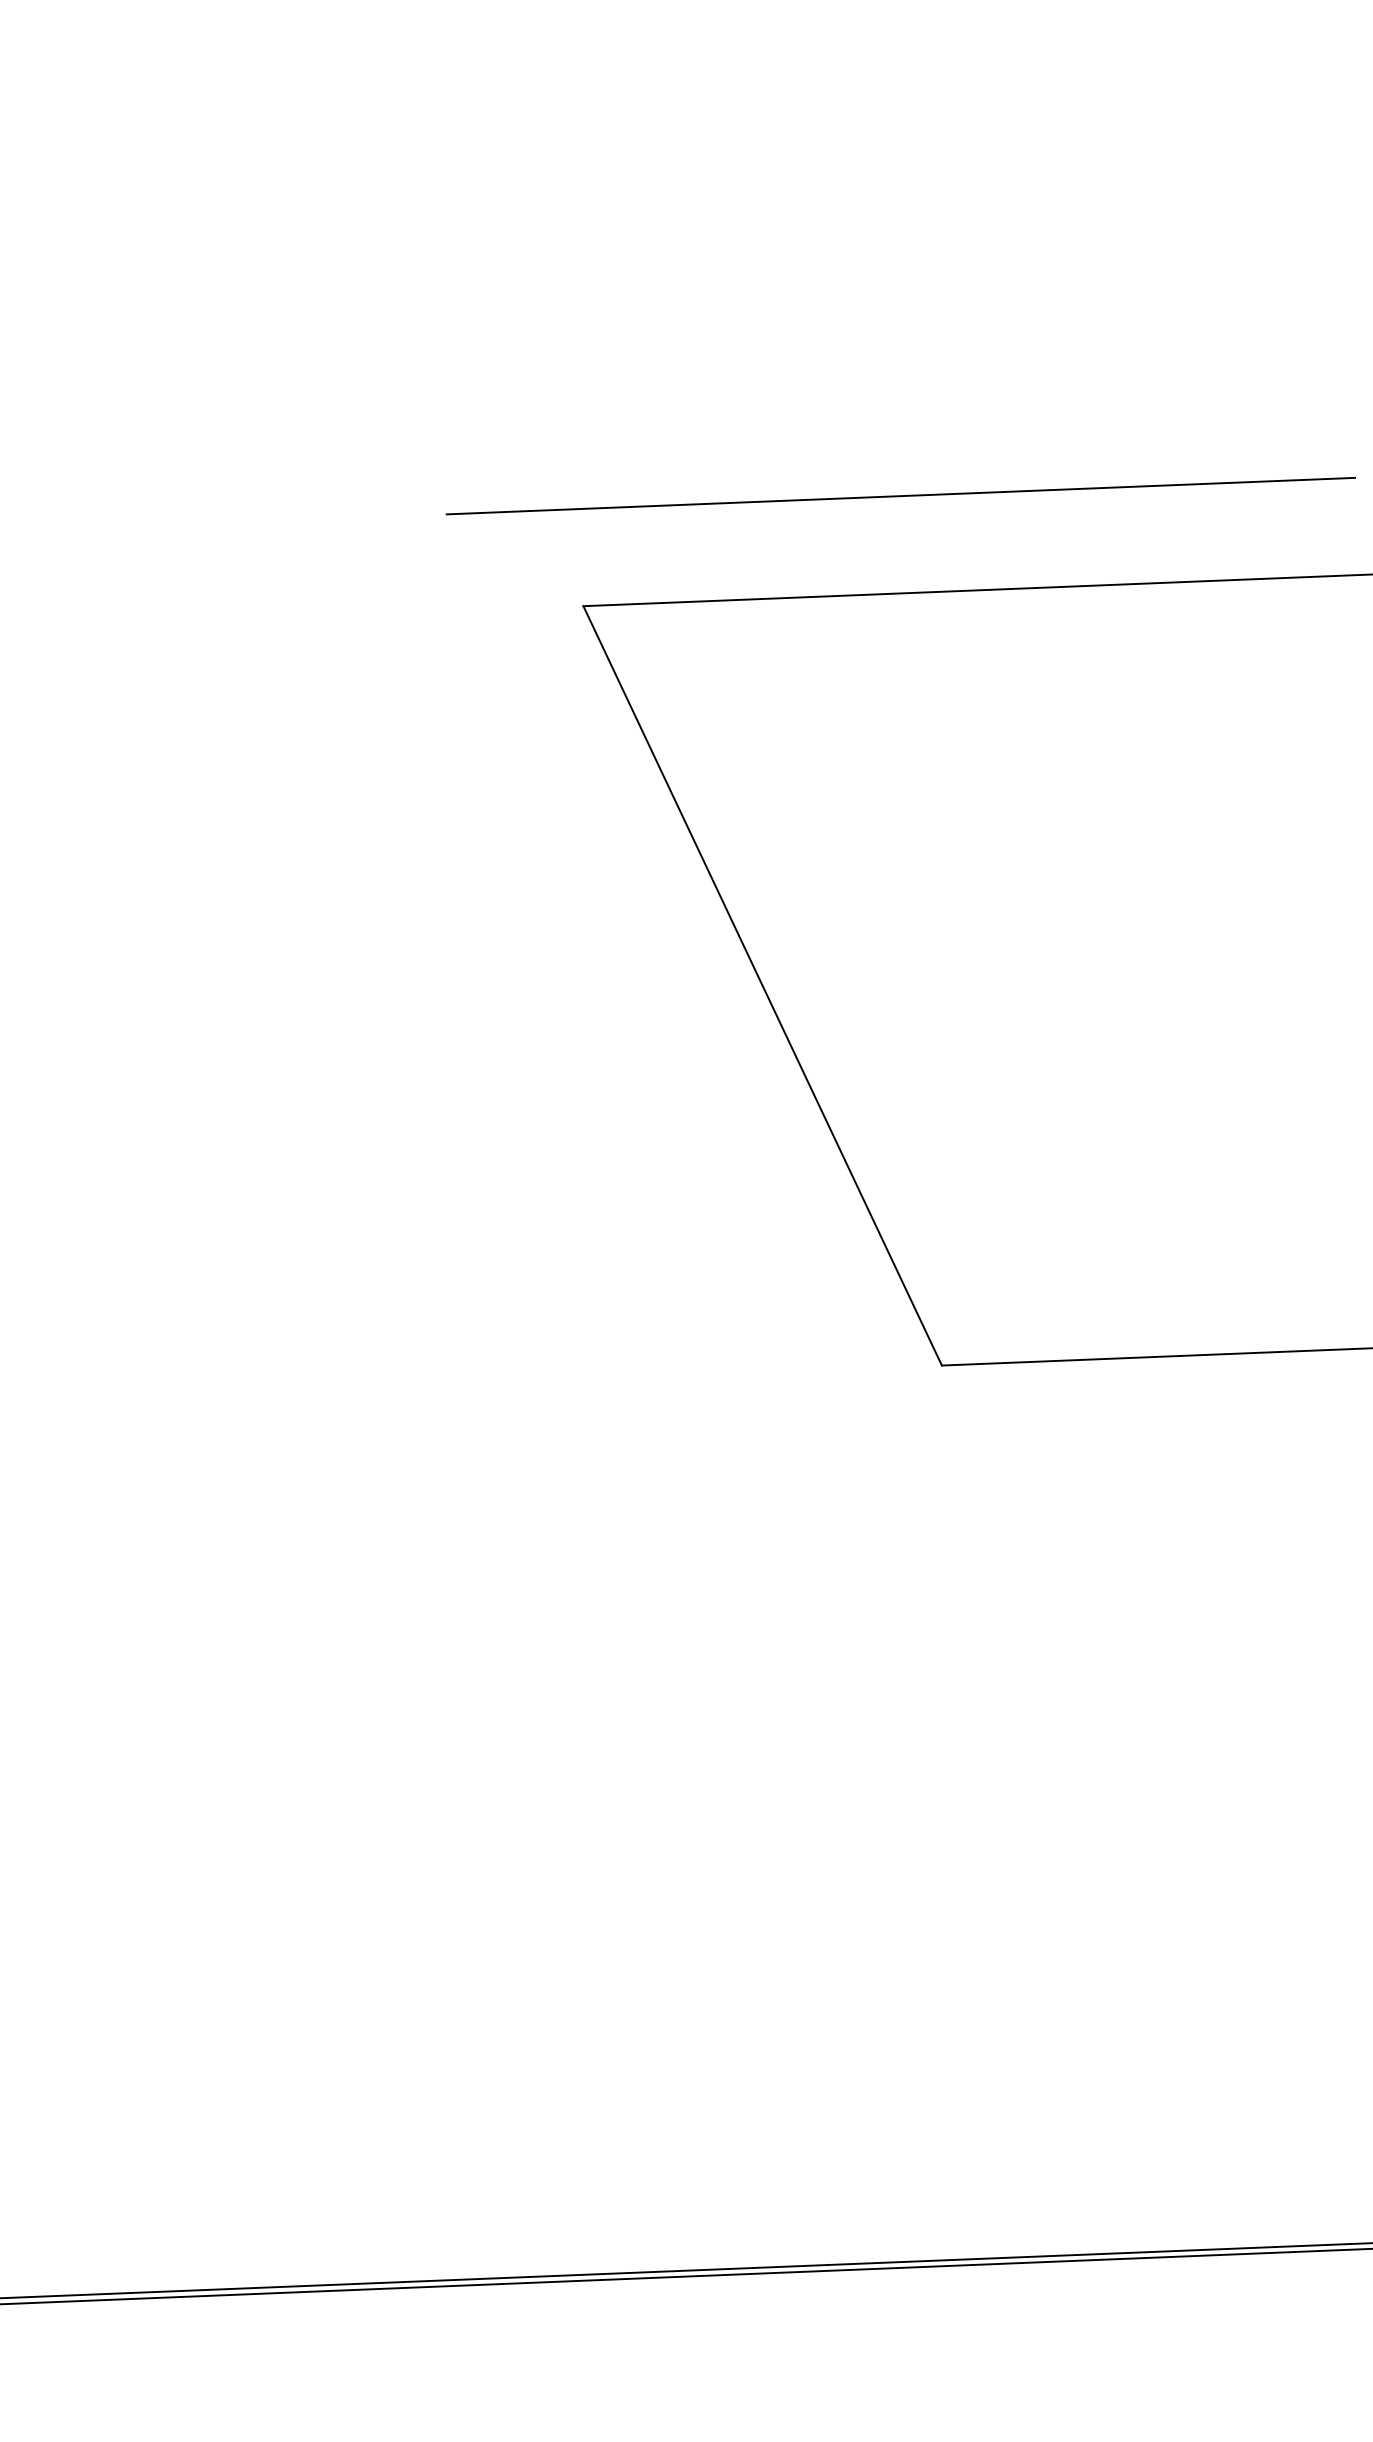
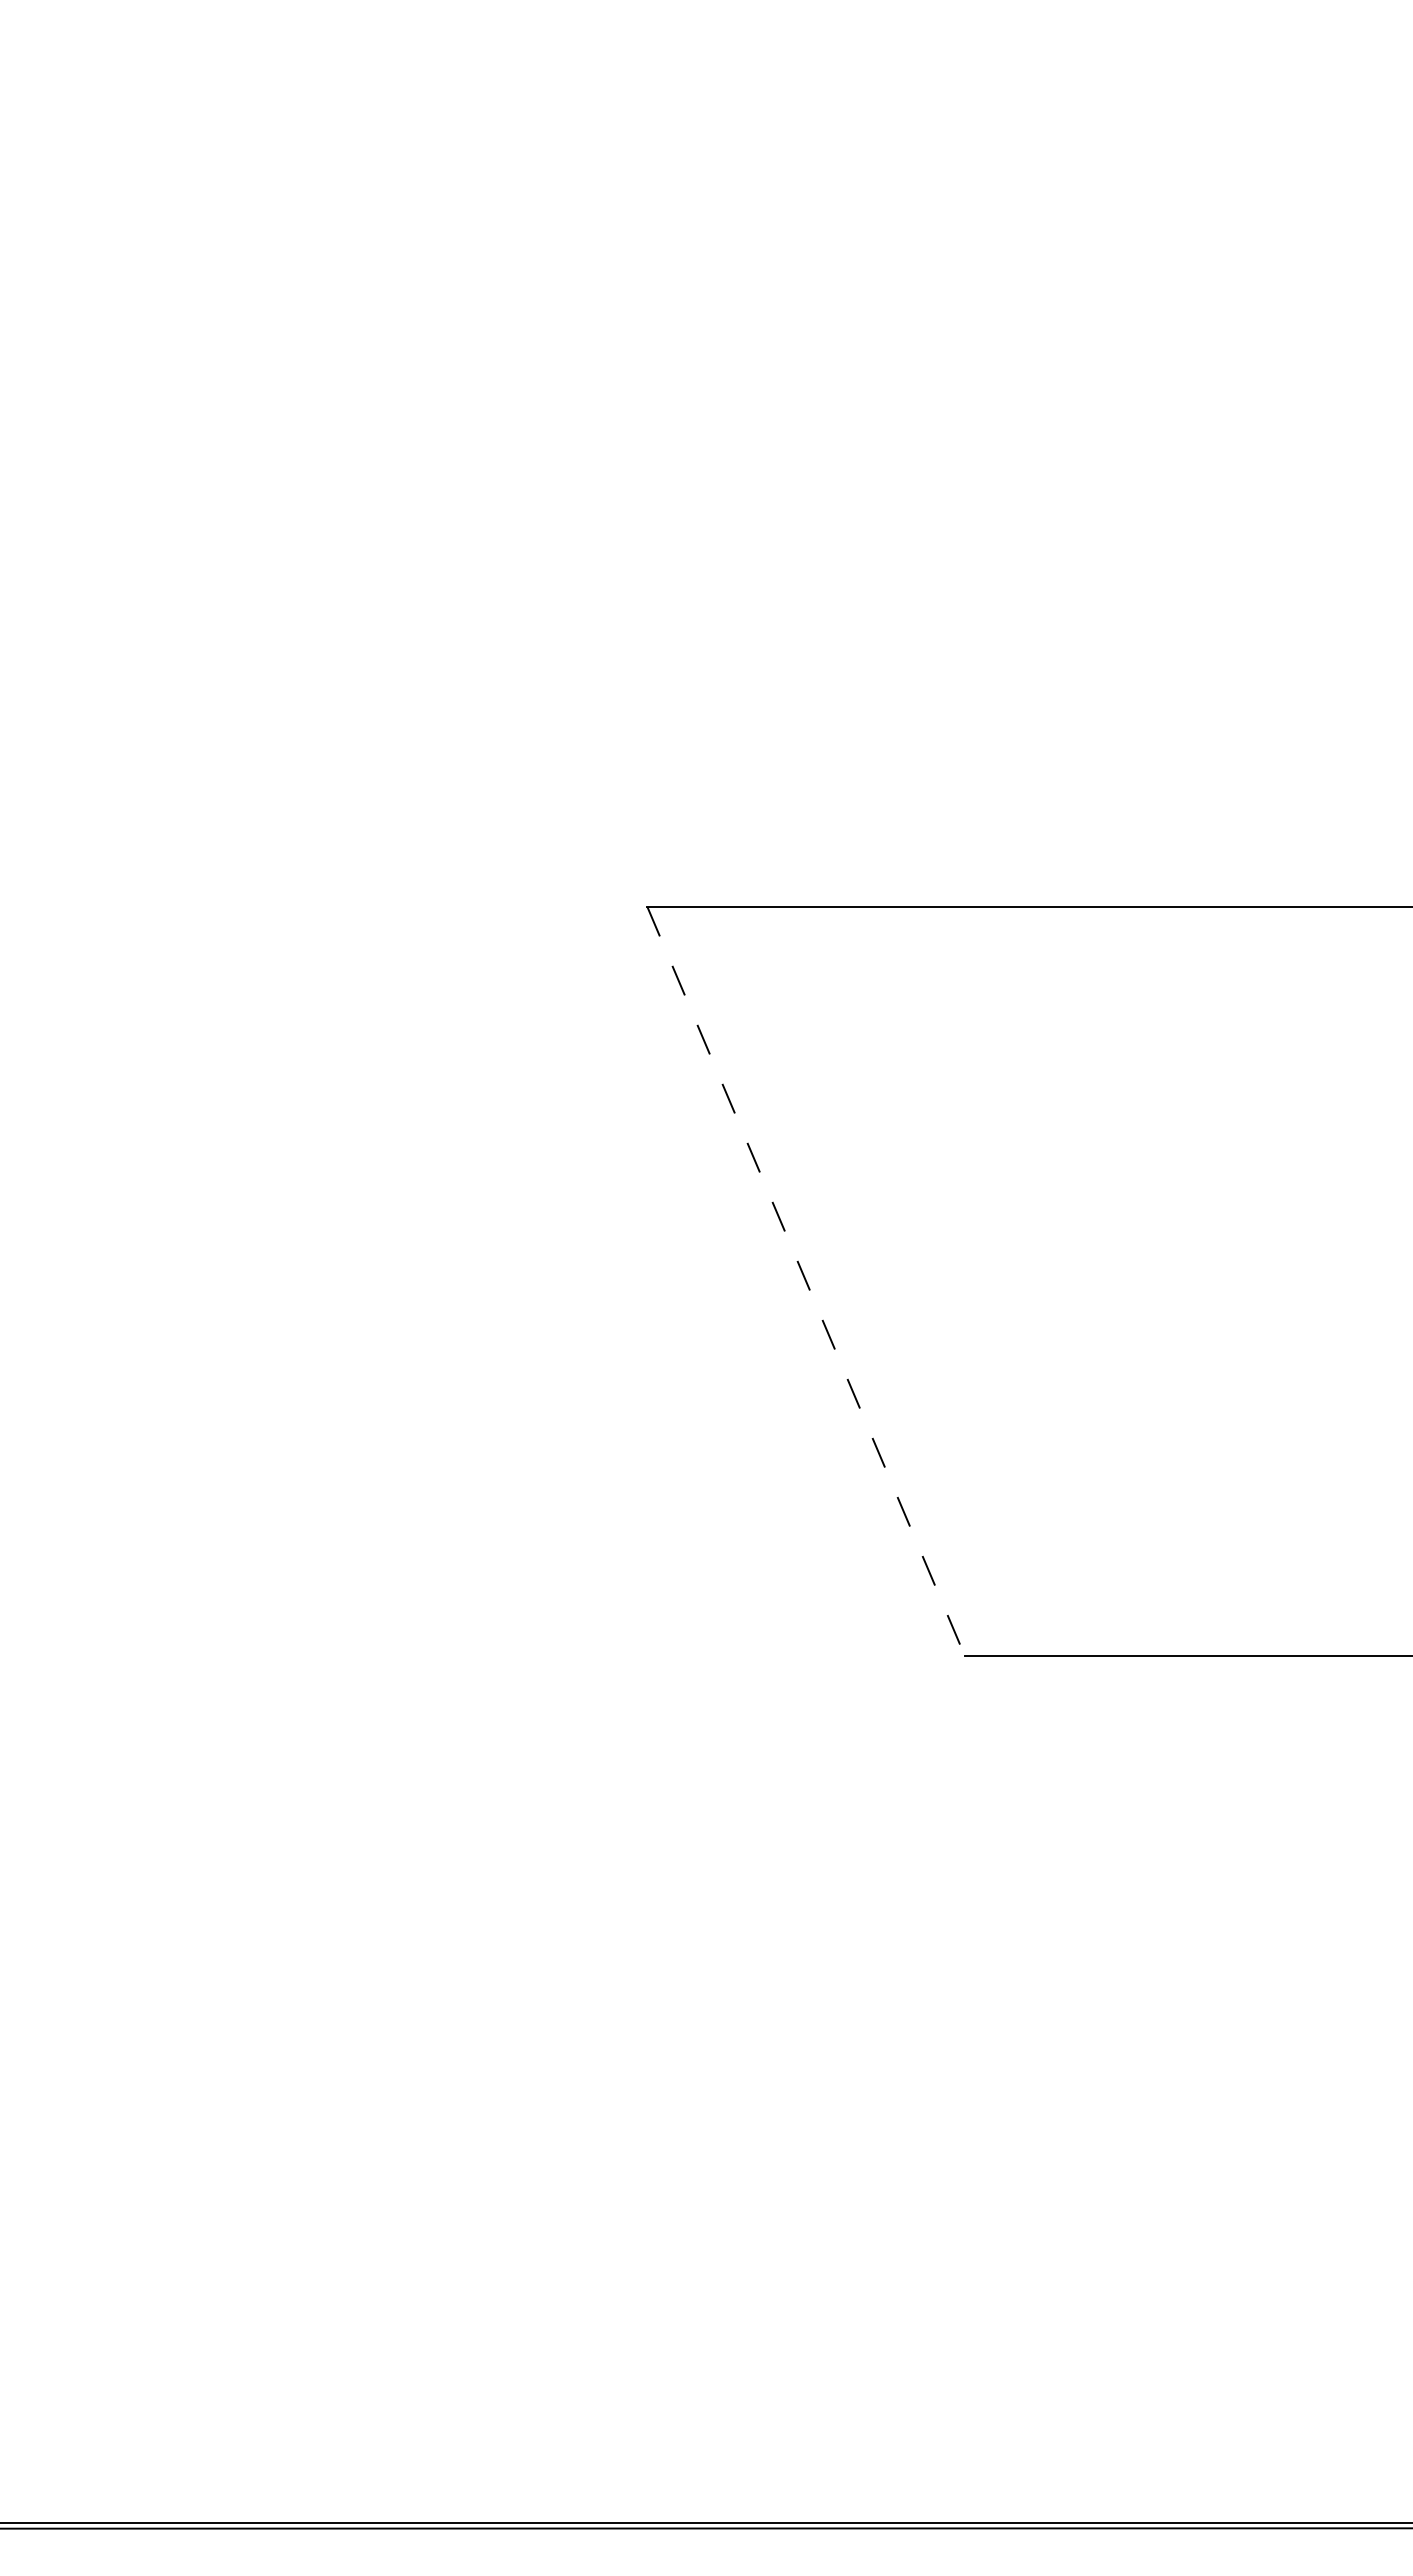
line: (900, 495) -> (958, 812), removed
line: (762, 985) -> (806, 1281), solid -> dashed

